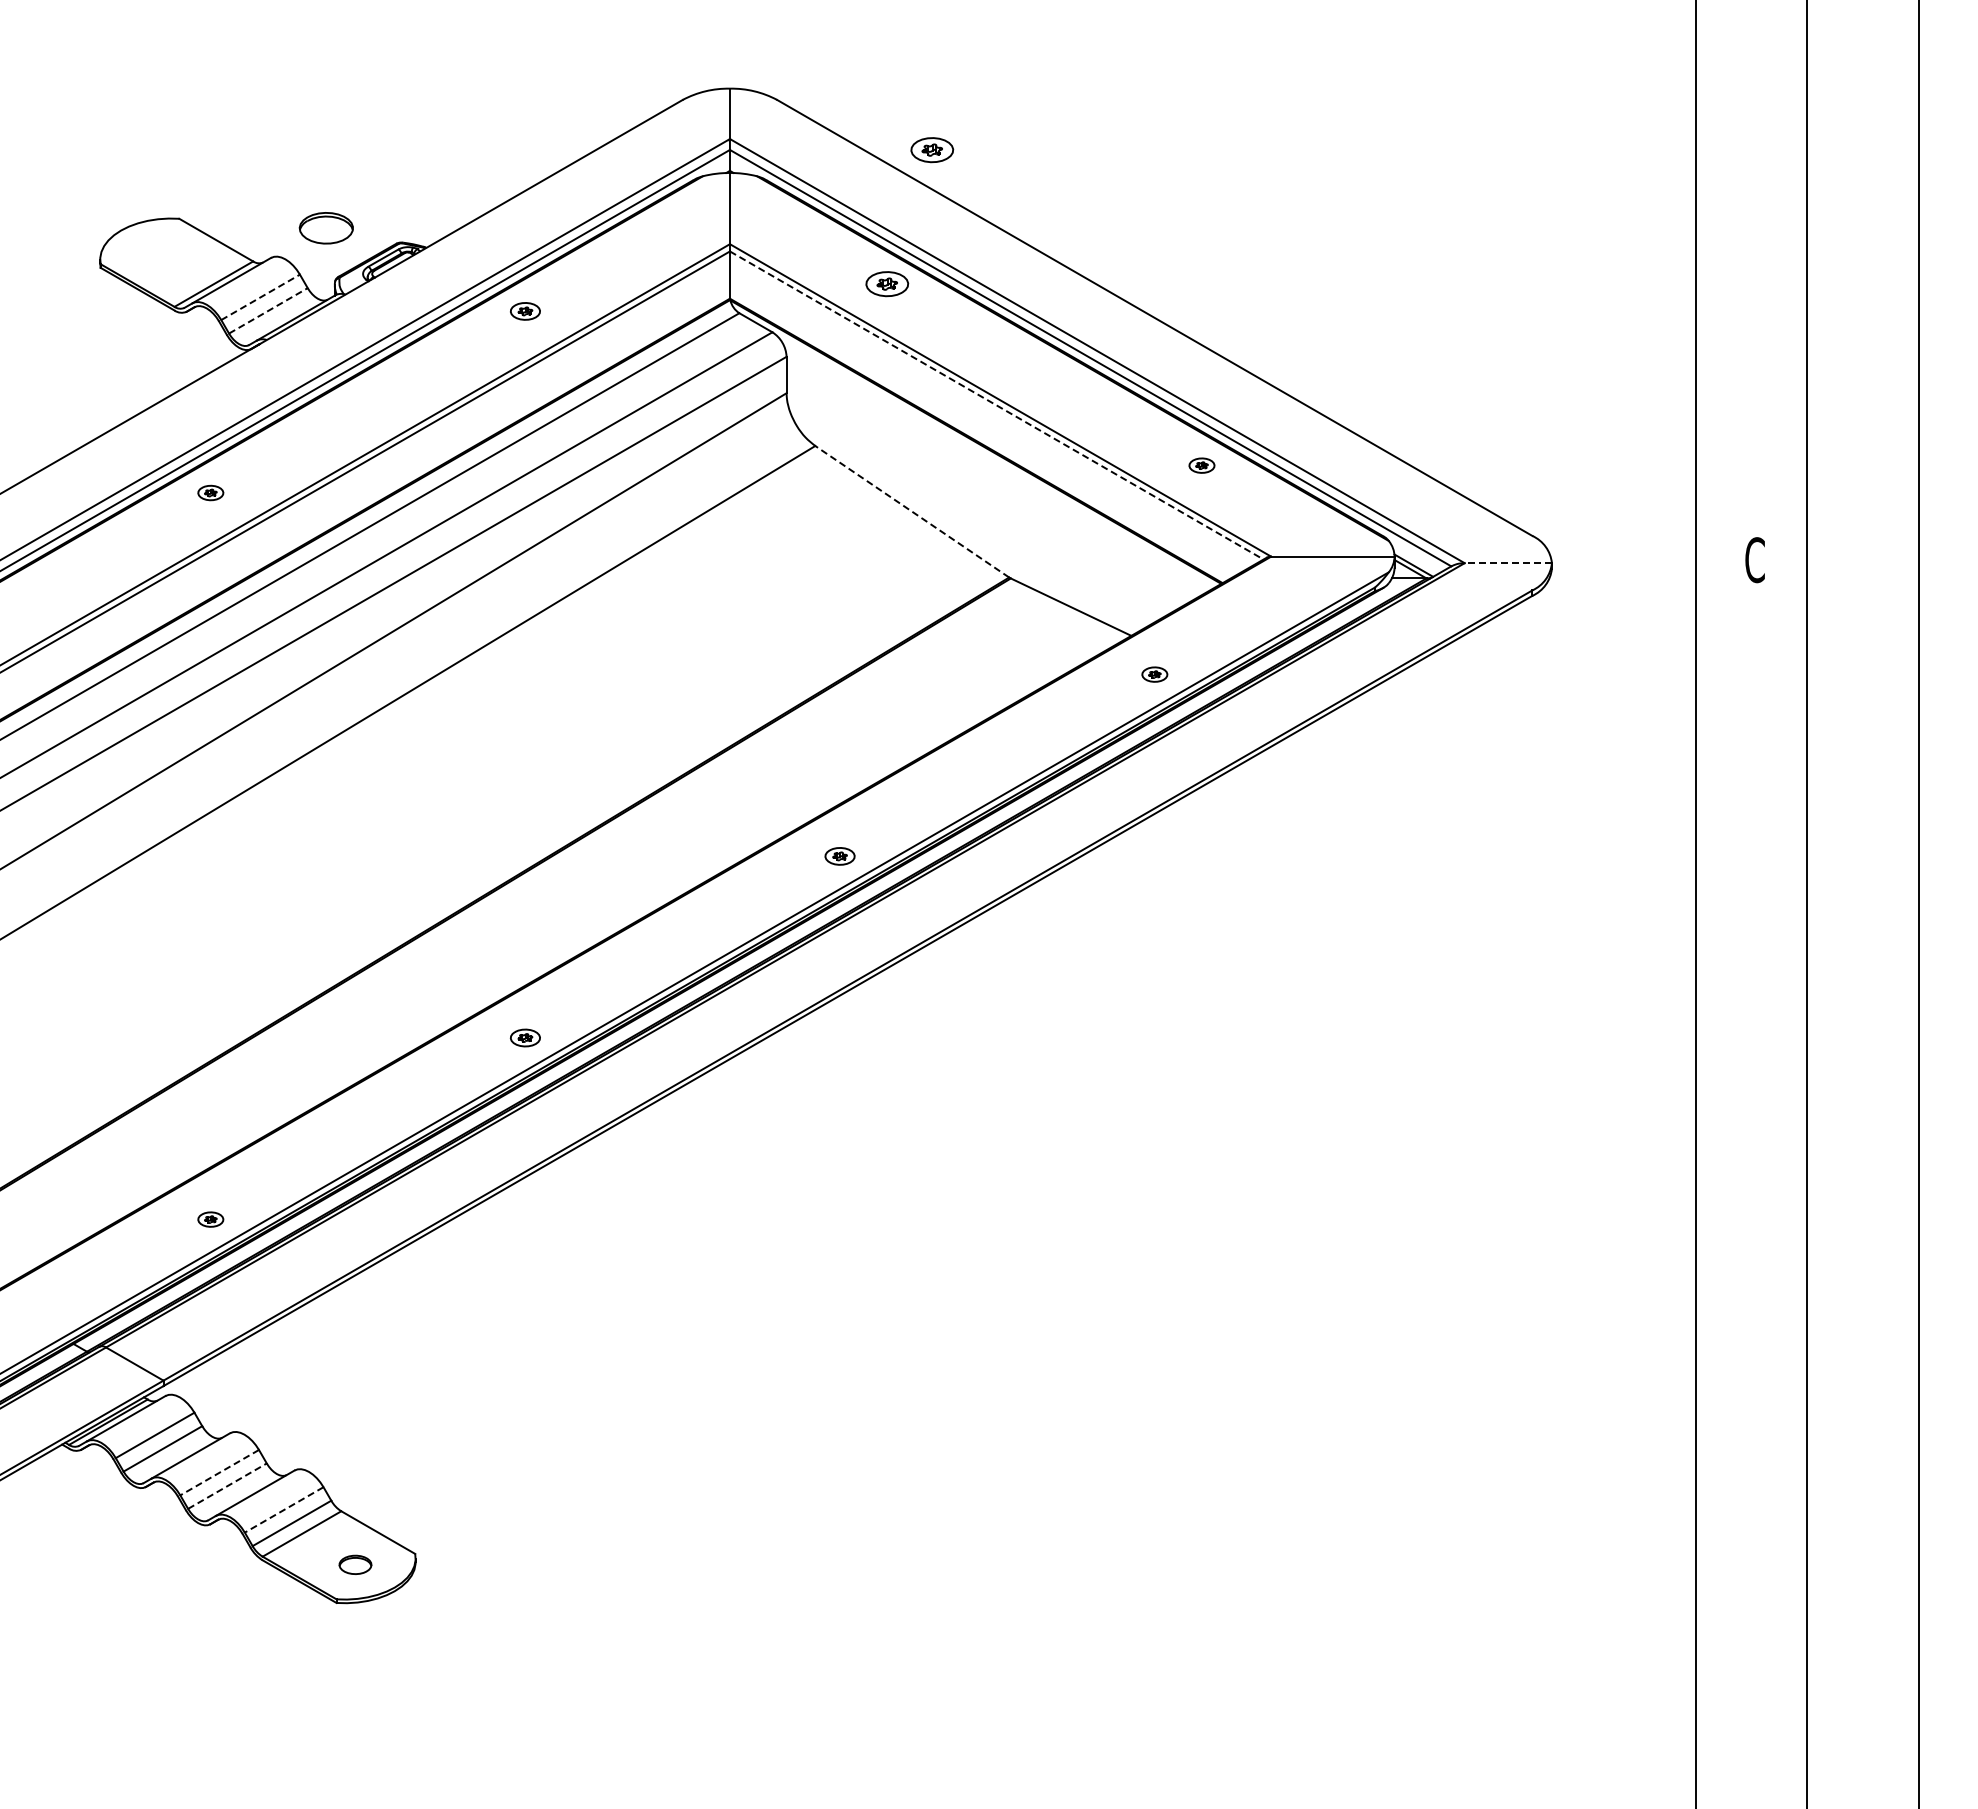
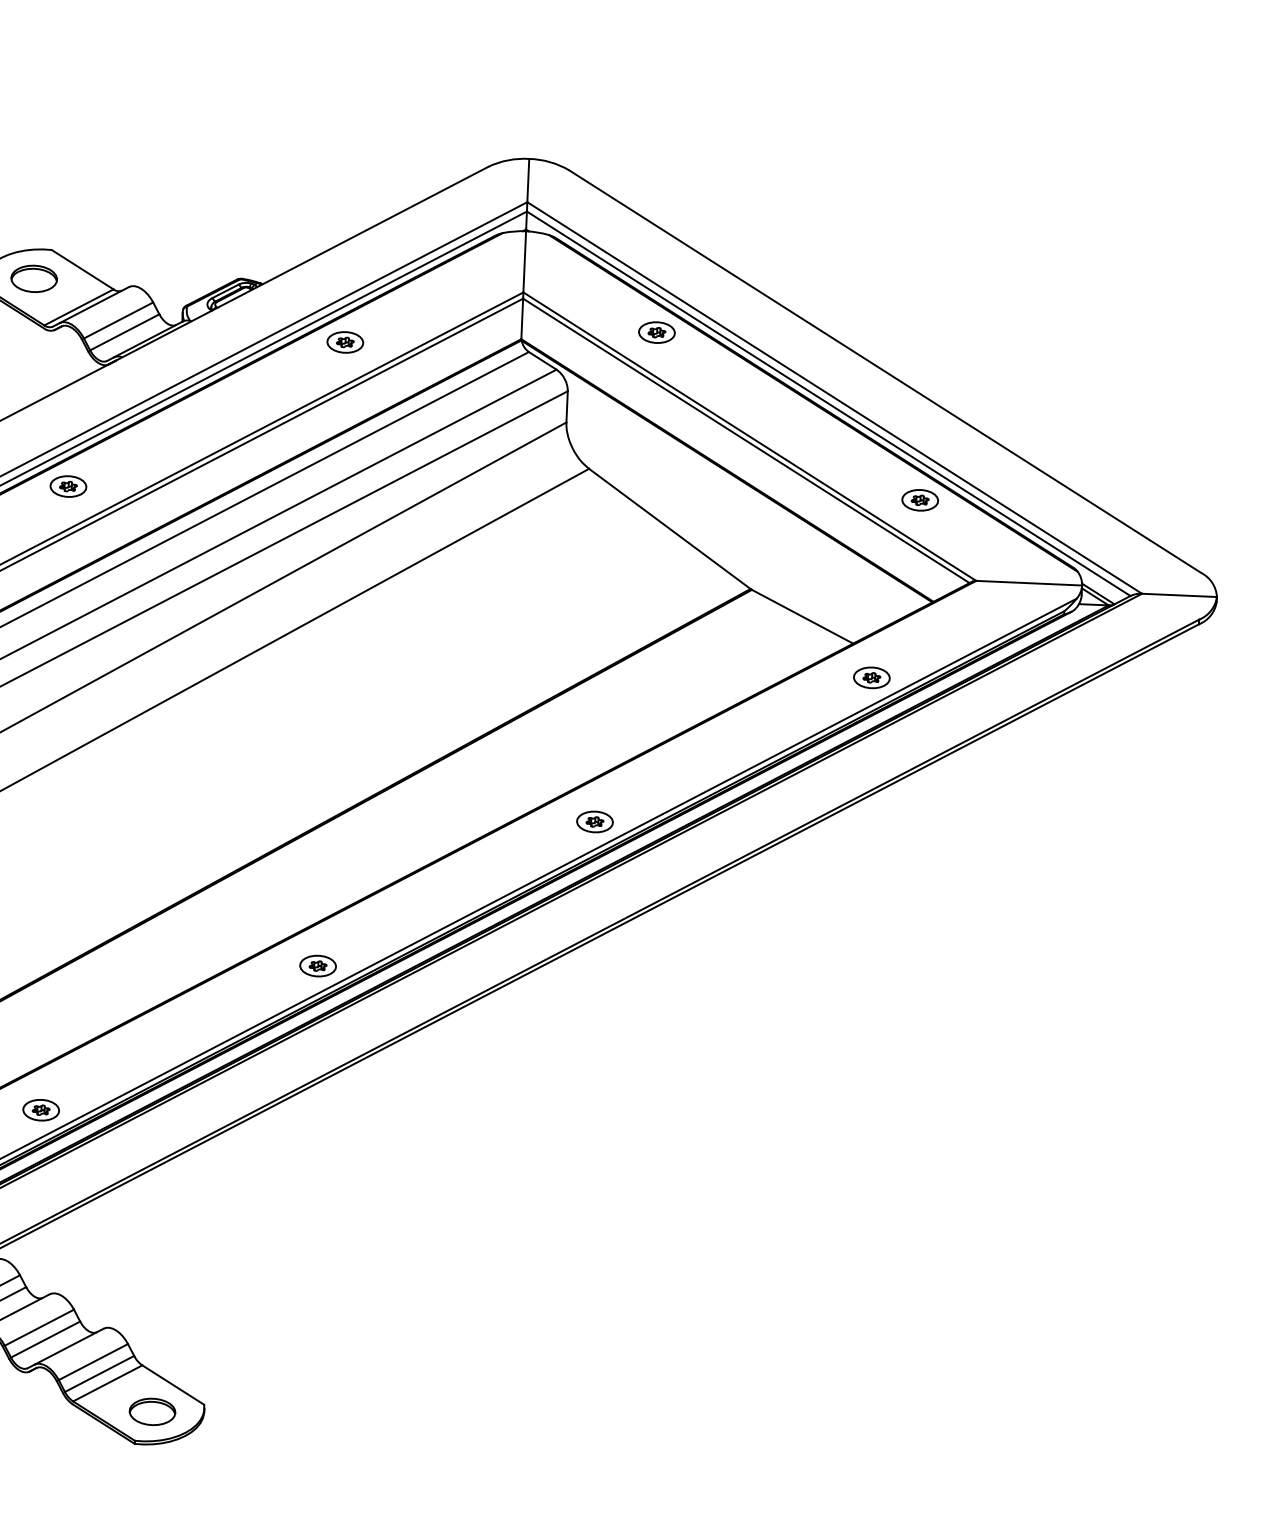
part: (932, 150) -> (700, 219), removed
part: (325, 228) -> (33, 279), moved
line: (261, 297) -> (119, 320), dashed -> solid
line: (268, 310) -> (124, 332), dashed -> solid
part: (525, 311) -> (345, 342), size x1.43
line: (997, 405) -> (746, 440), dashed -> solid
part: (1201, 465) -> (919, 500), size x1.67
part: (210, 492) -> (68, 486), size x1.67
line: (911, 511) -> (669, 528), dashed -> solid
line: (1508, 563) -> (1179, 595), dashed -> solid
part: (1154, 674) -> (871, 677), size x1.67
part: (839, 856) -> (594, 822), size x1.43
part: (525, 1037) -> (318, 965), size x1.43
part: (210, 1219) -> (41, 1110), size x1.67
line: (219, 1472) -> (39, 1327), dashed -> solid
line: (227, 1485) -> (45, 1339), dashed -> solid
line: (283, 1510) -> (92, 1362), dashed -> solid
part: (355, 1564) -> (152, 1411), size x1.67

